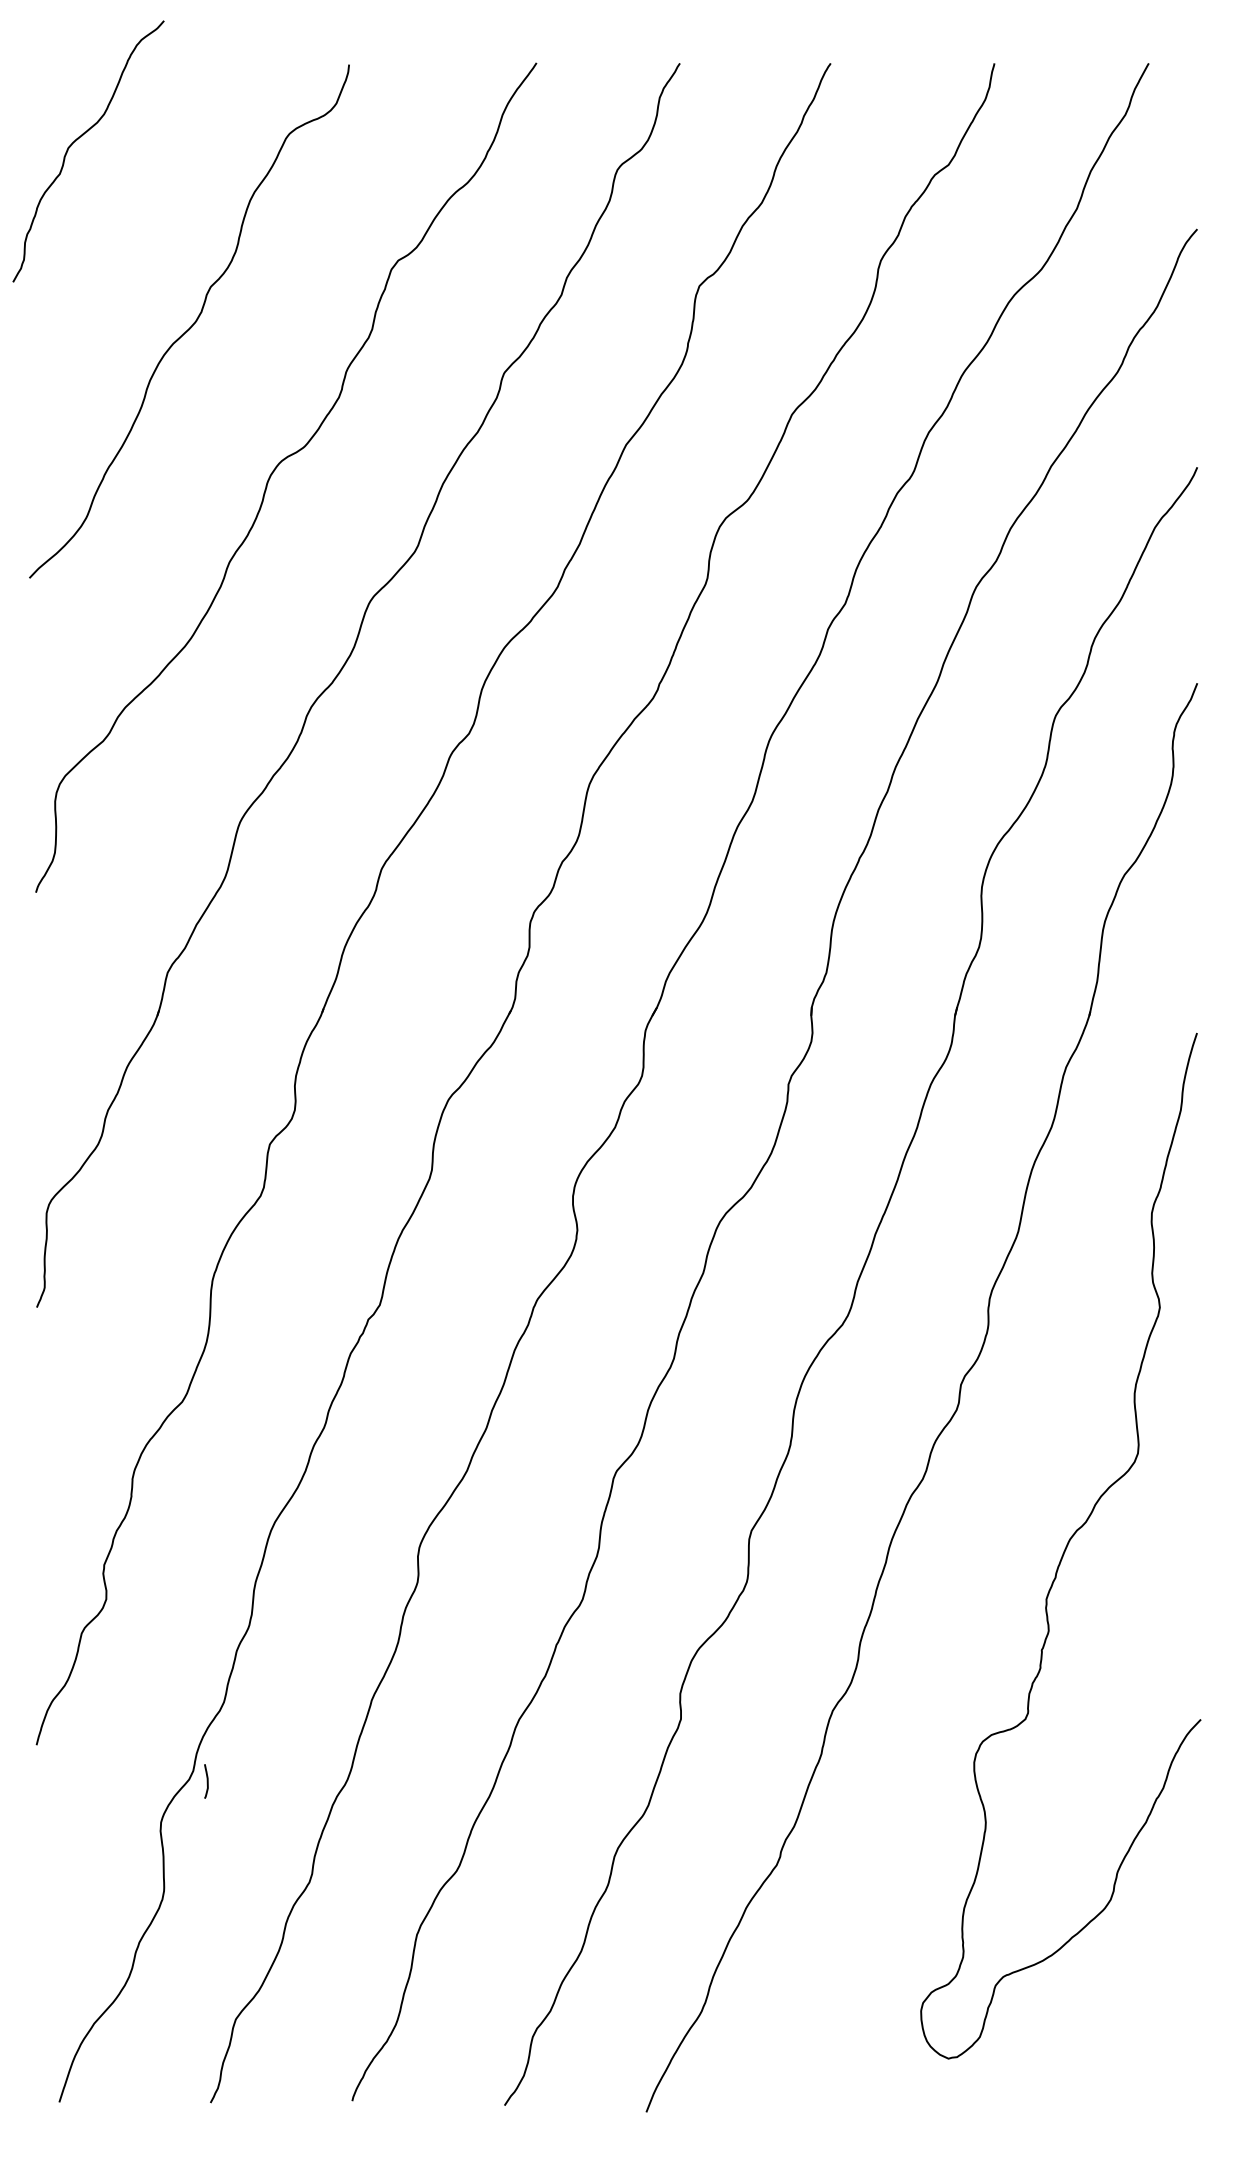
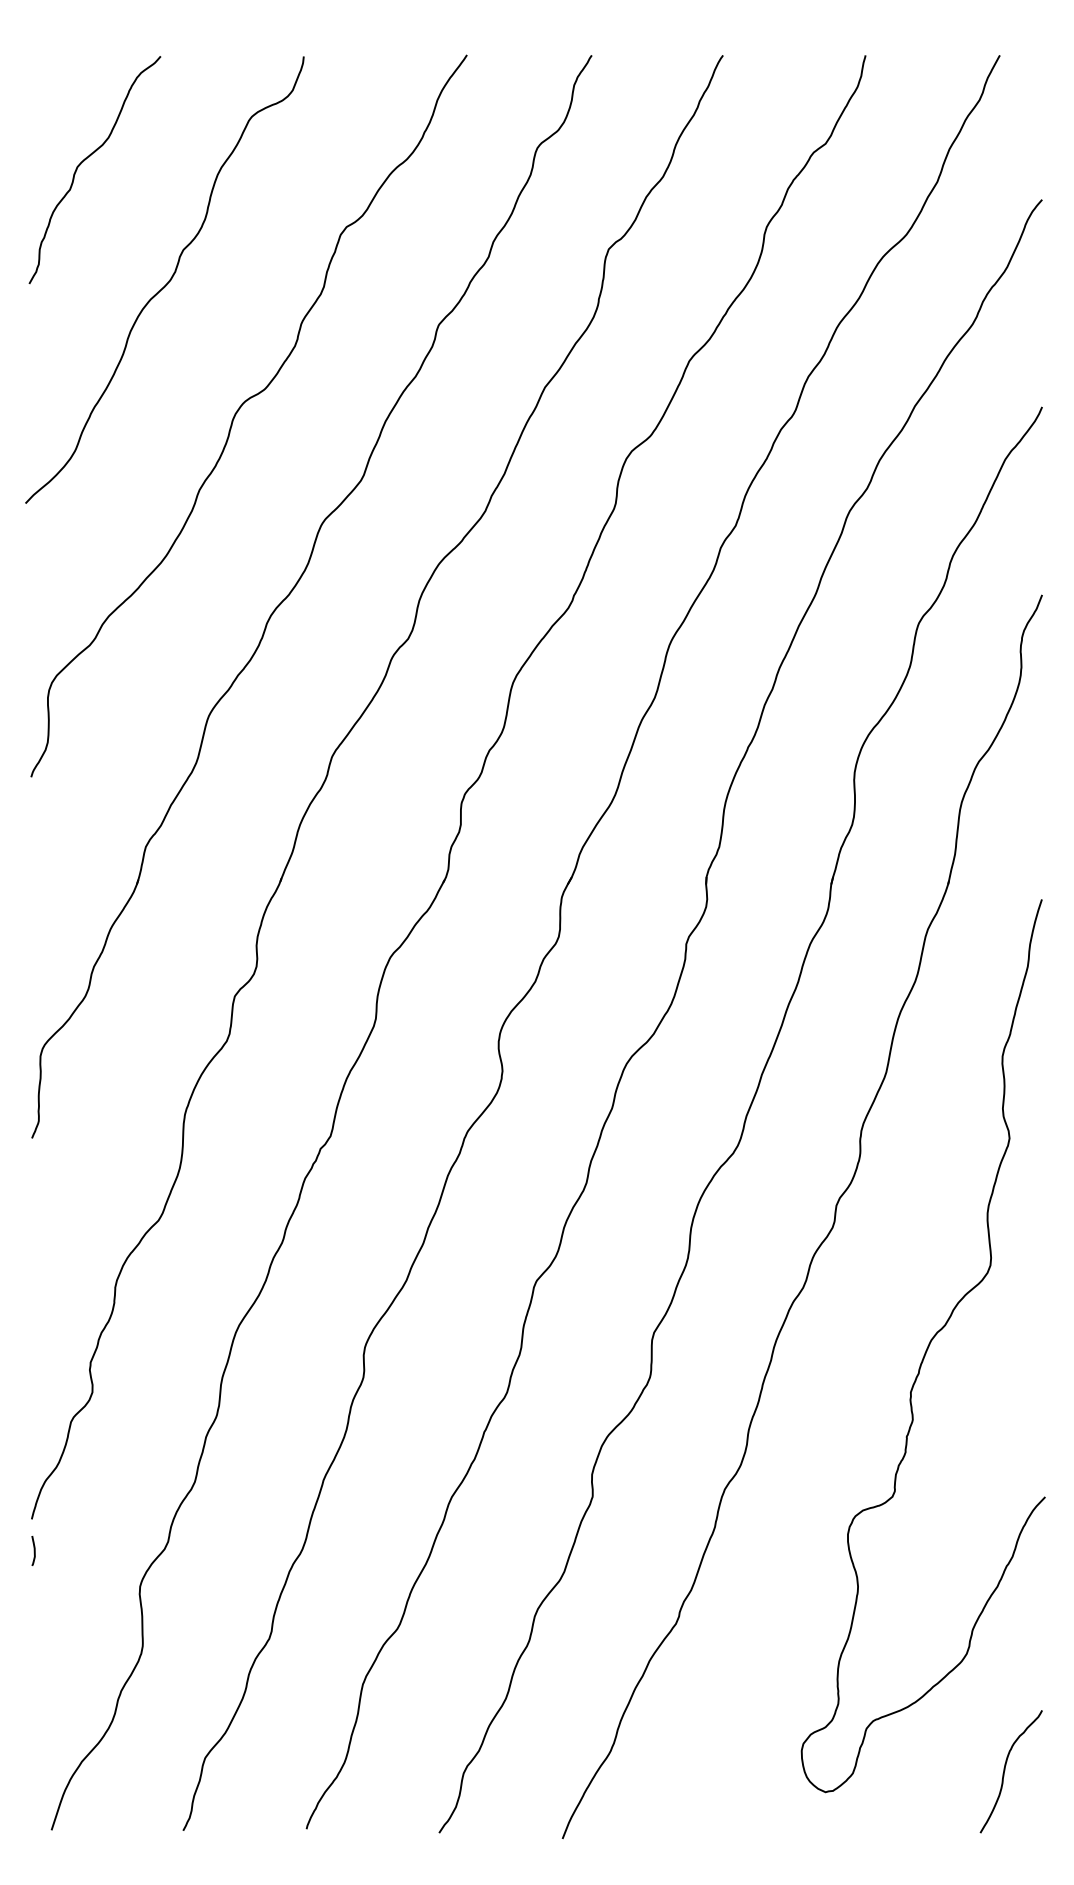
curve: (77, 140) -> (85, 160), moved
curve: (206, 1780) -> (33, 1550), moved
curve: (1155, 2033) -> (1005, 1770), added

